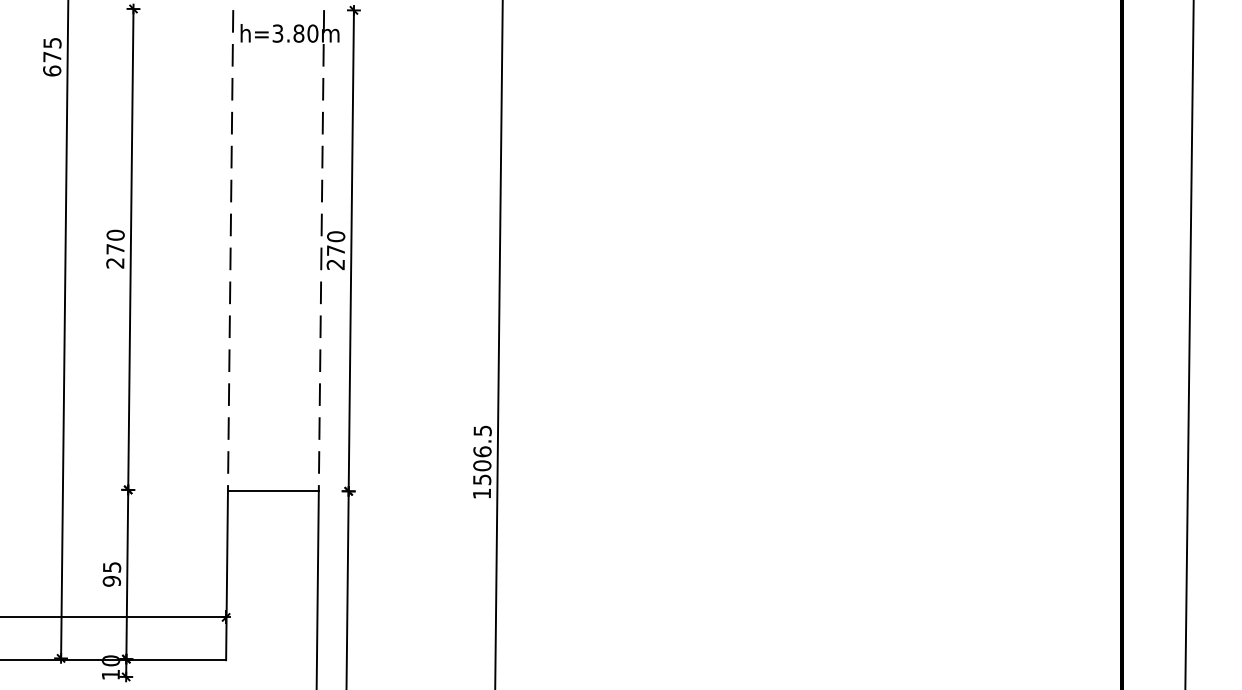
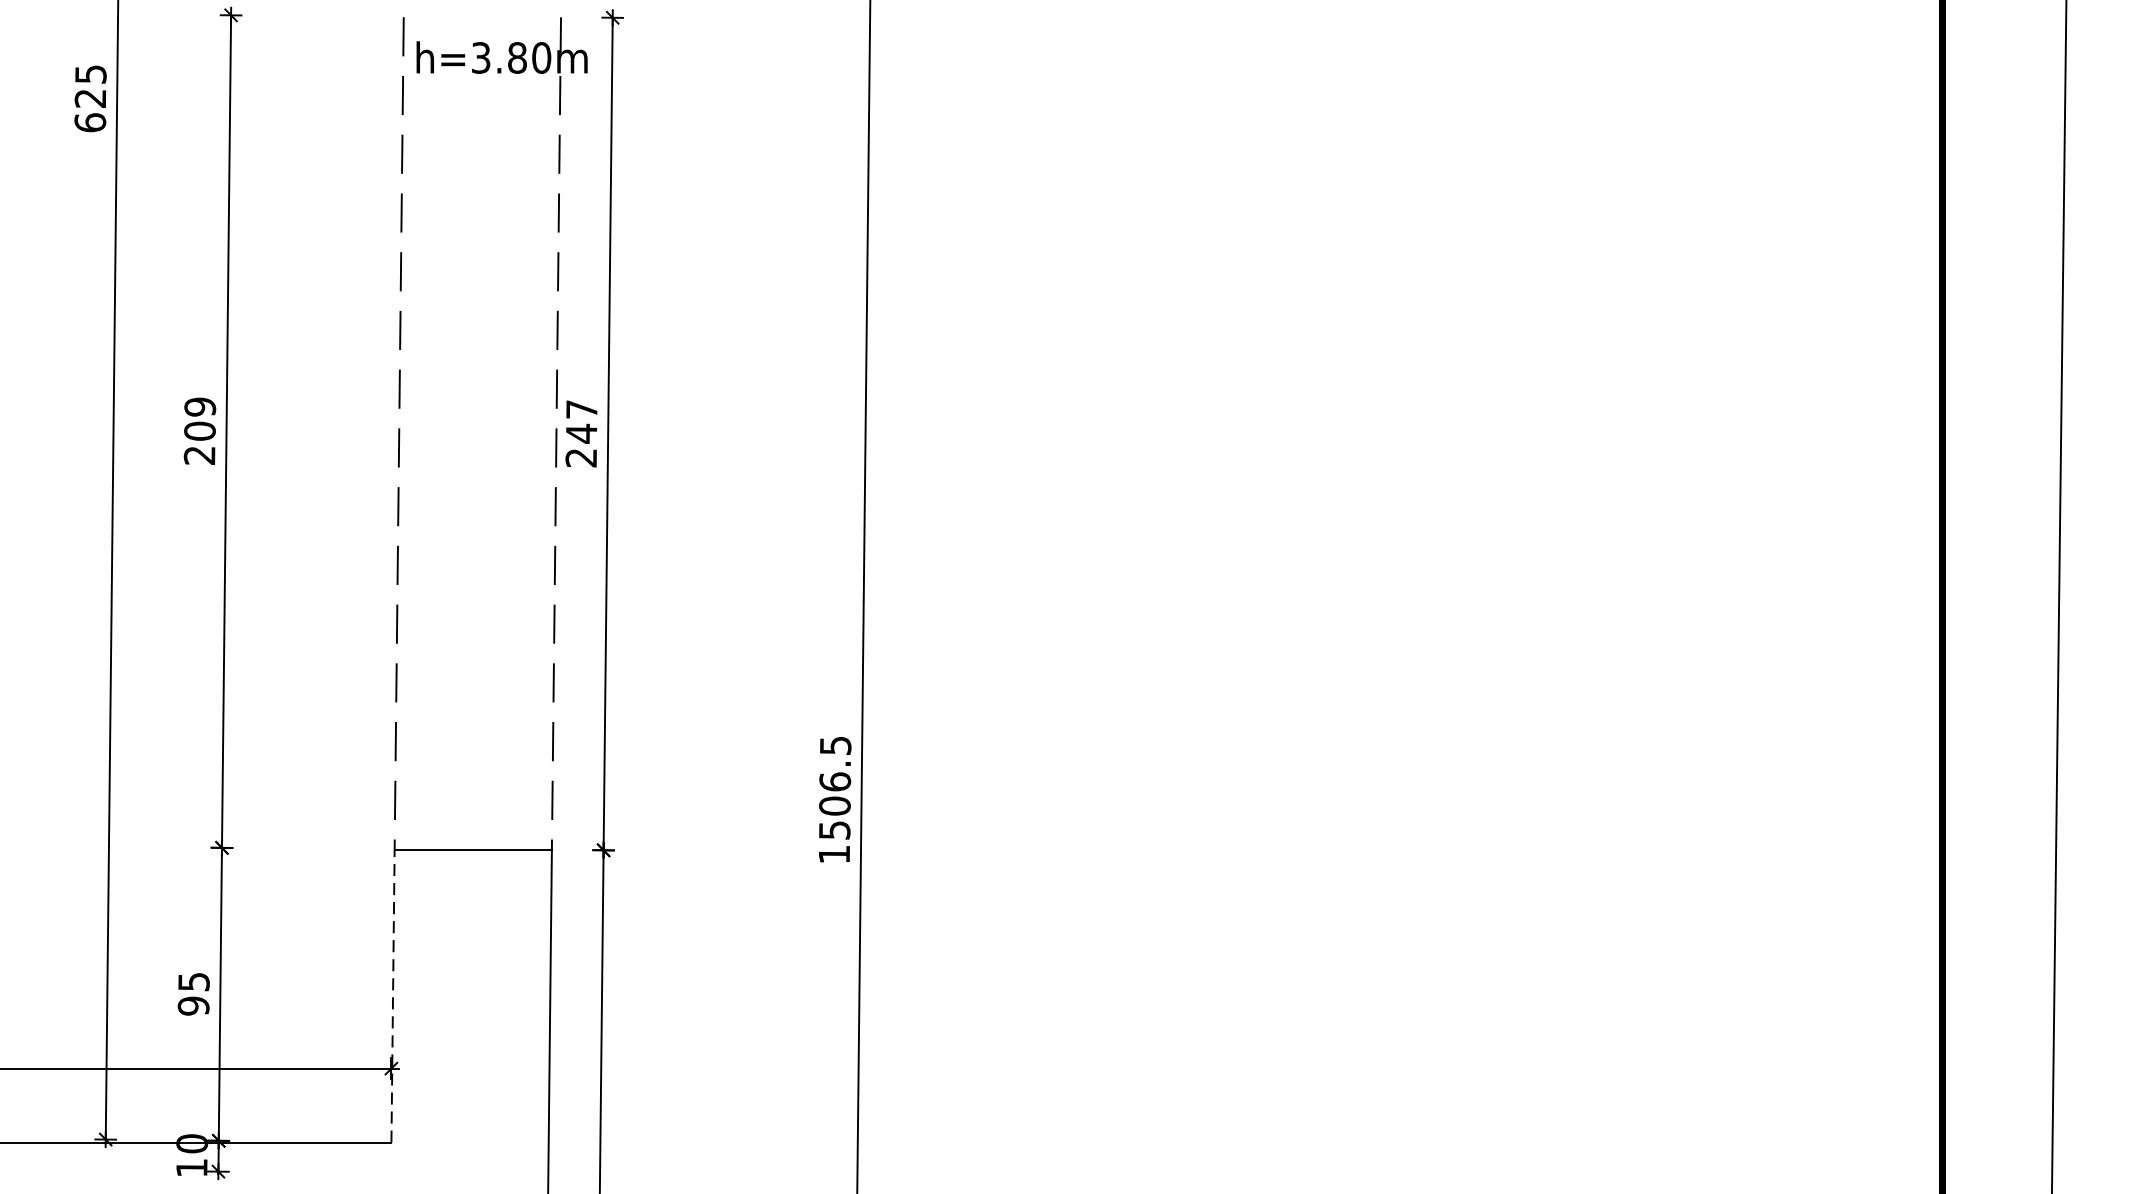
text: (52, 57) -> (90, 99), 675 -> 625
text: (115, 241) -> (199, 417), 270 -> 209
text: (336, 243) -> (582, 421), 270 -> 247
line: (227, 575) -> (393, 996), solid -> dashed

